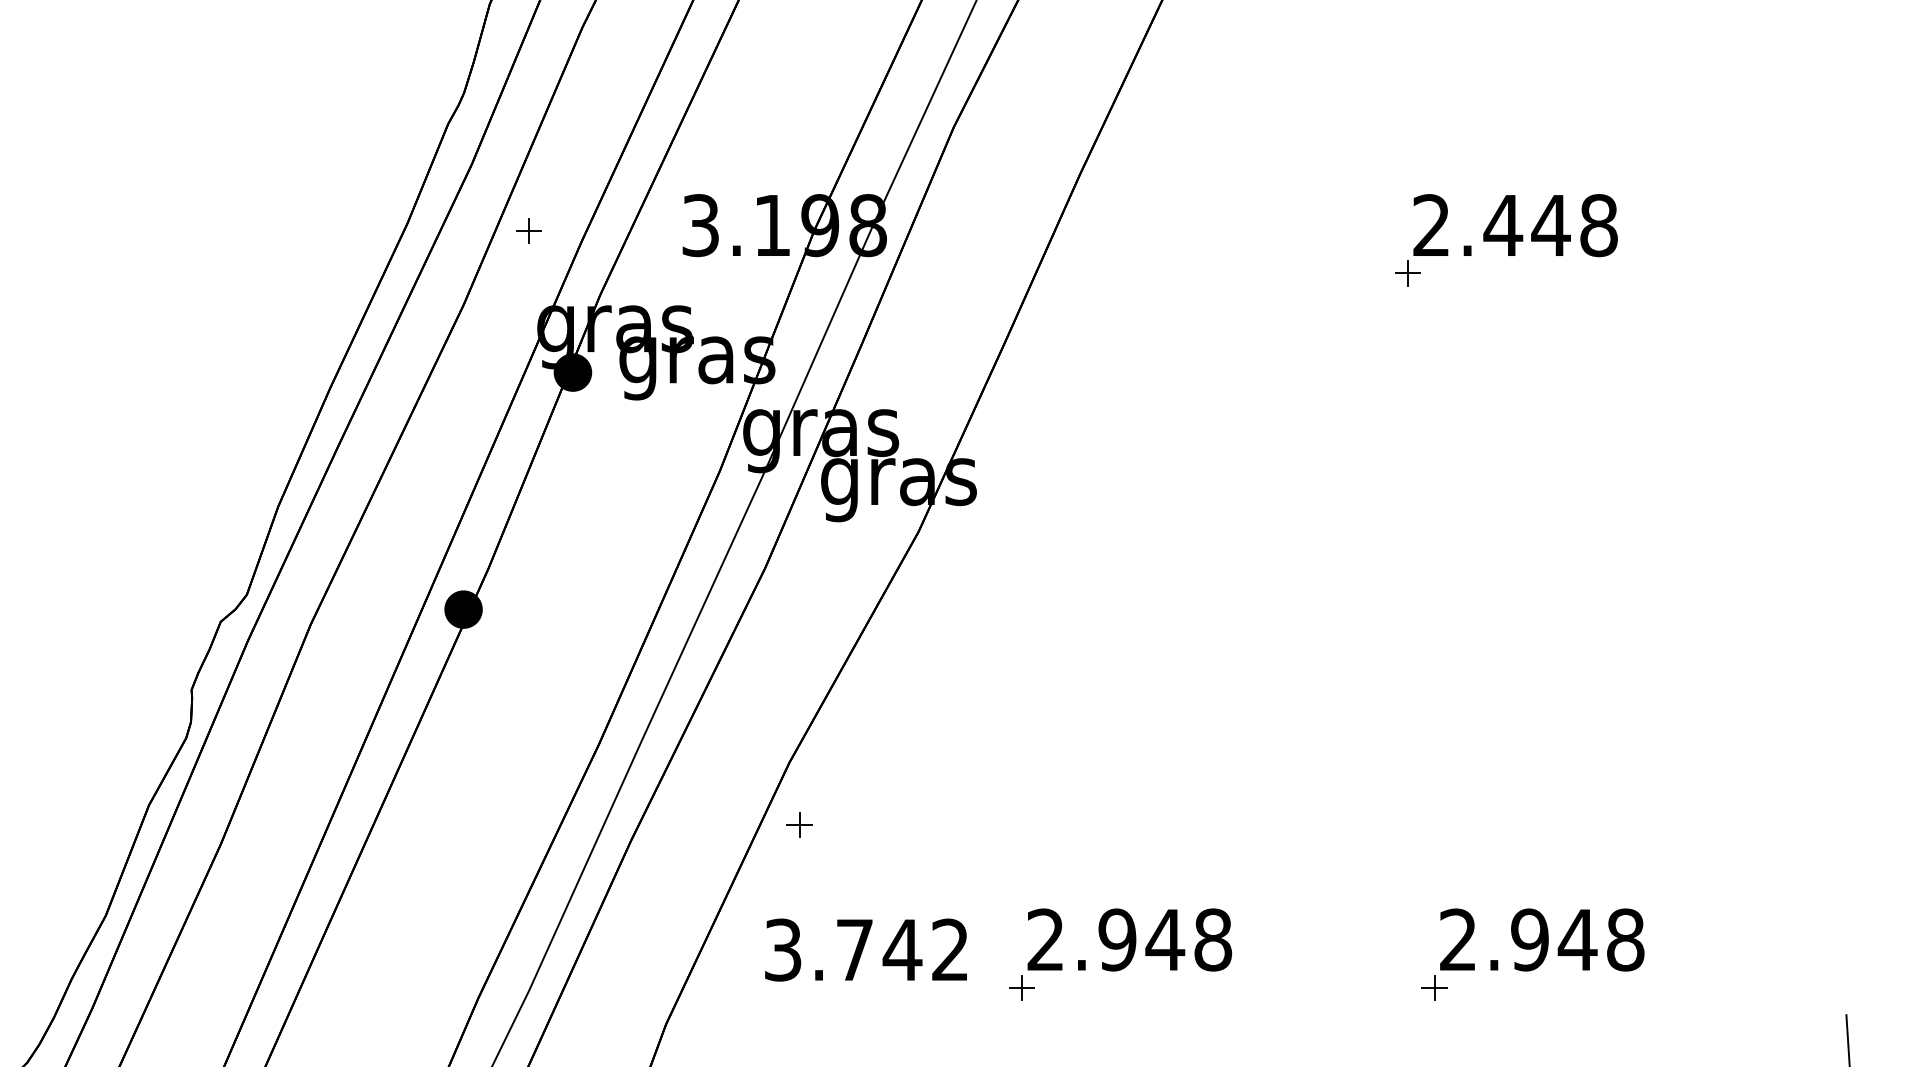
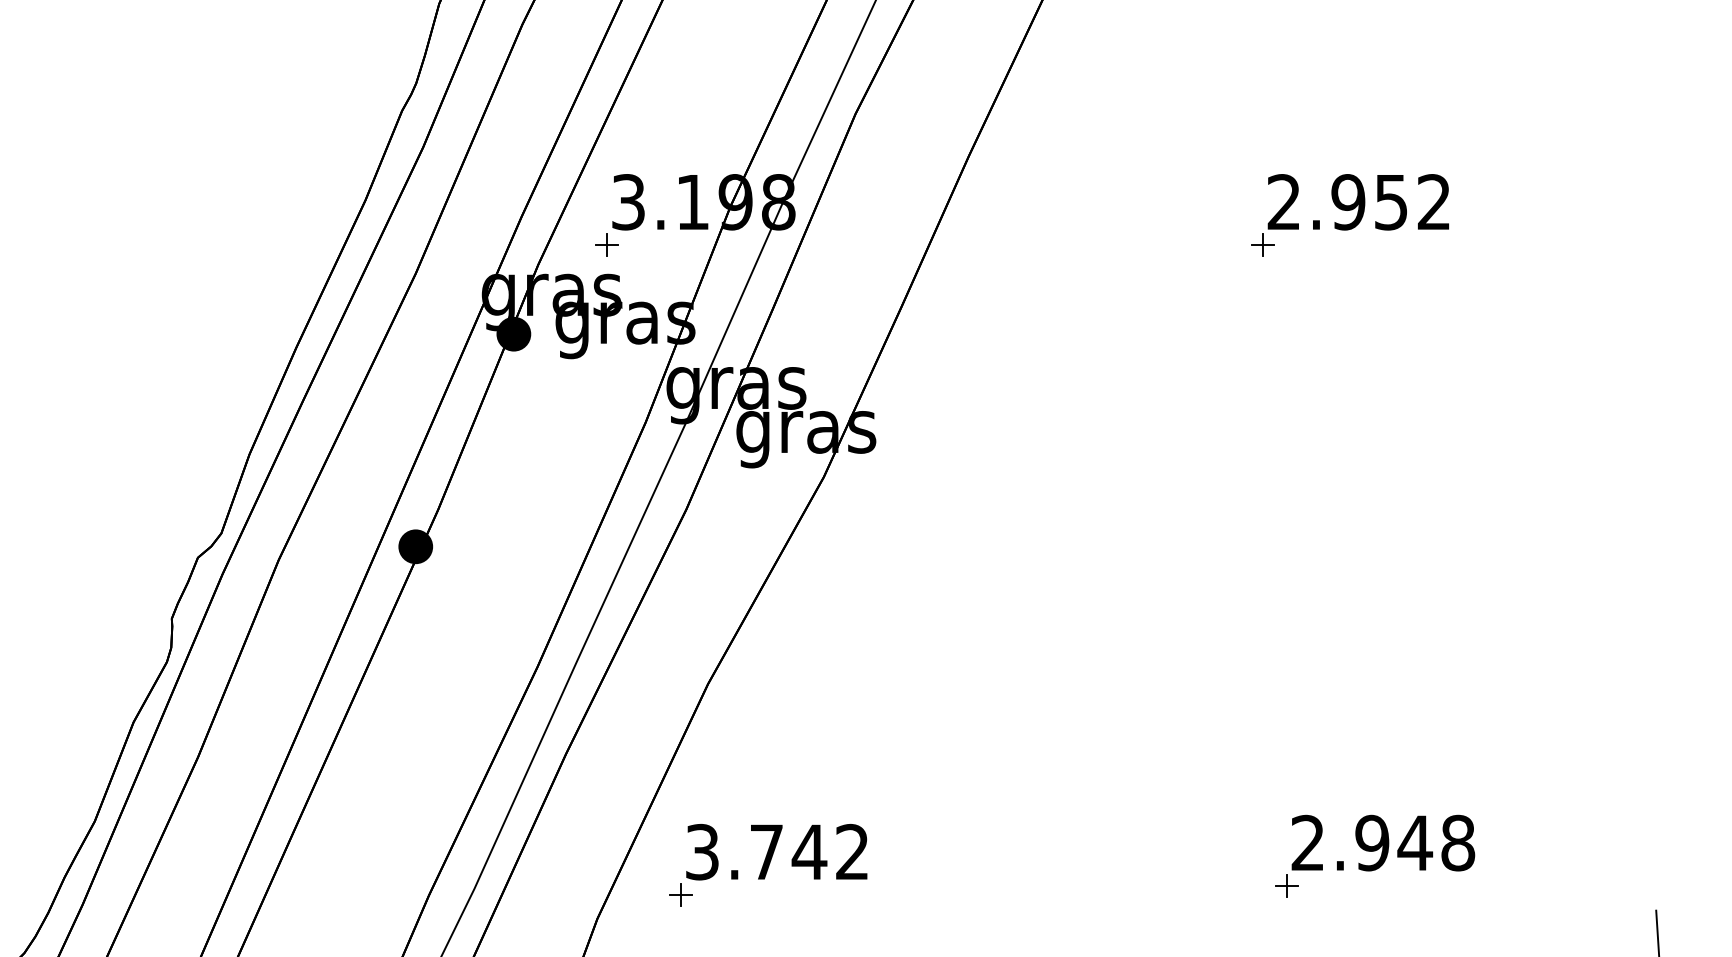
text: (1550, 225) -> (1390, 202), 2.448 -> 2.952
part: (527, 230) -> (606, 244), moved
part: (798, 824) -> (680, 894), moved
part: (1121, 953) -> (1005, 855), removed

